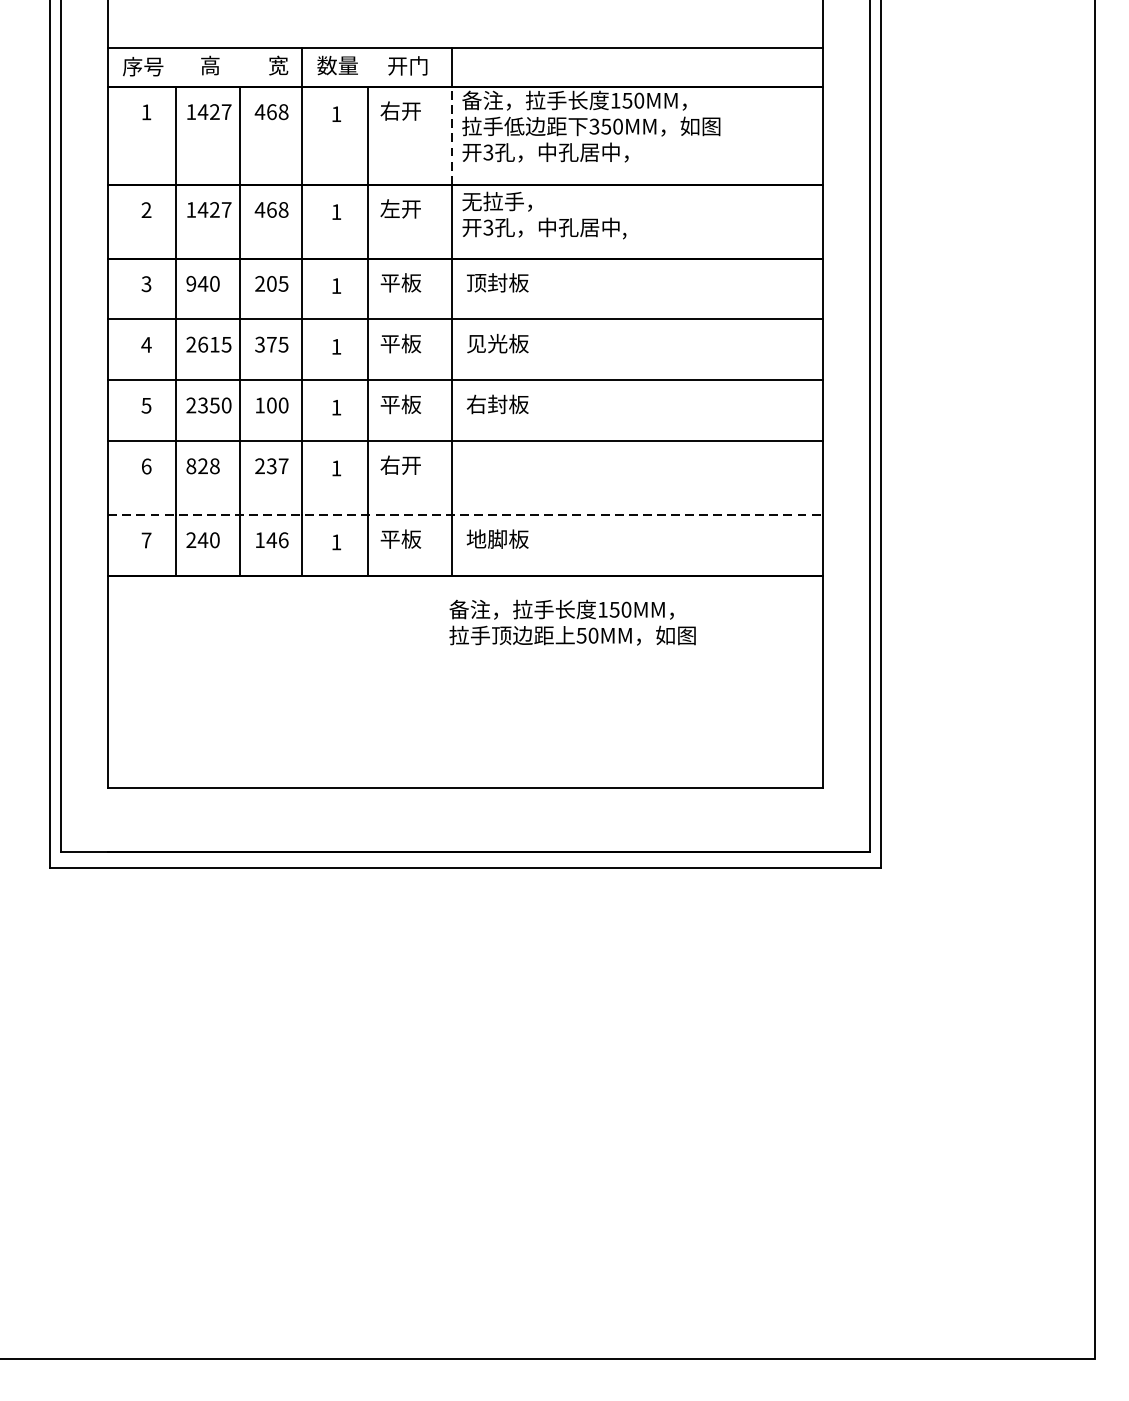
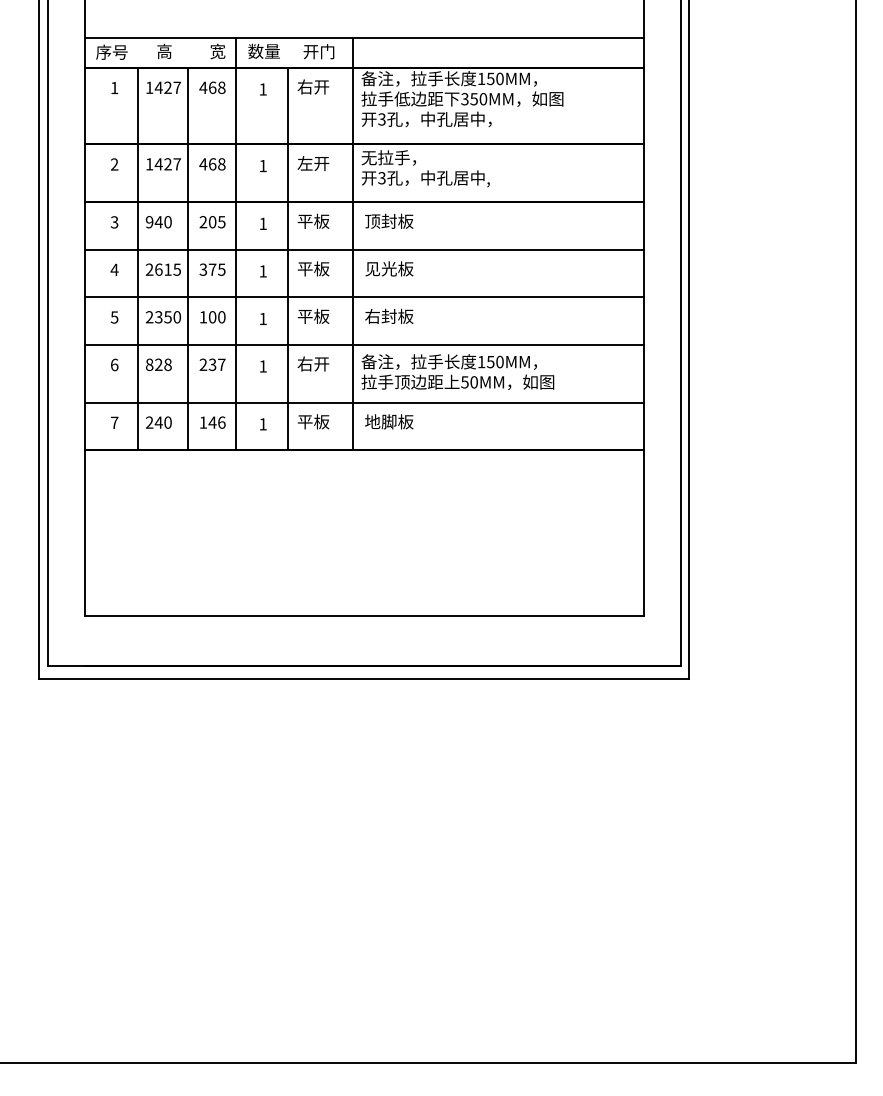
line: (451, 134) -> (353, 105), dashed -> solid
line: (466, 514) -> (364, 402), dashed -> solid
text: (572, 621) -> (457, 371), moved

